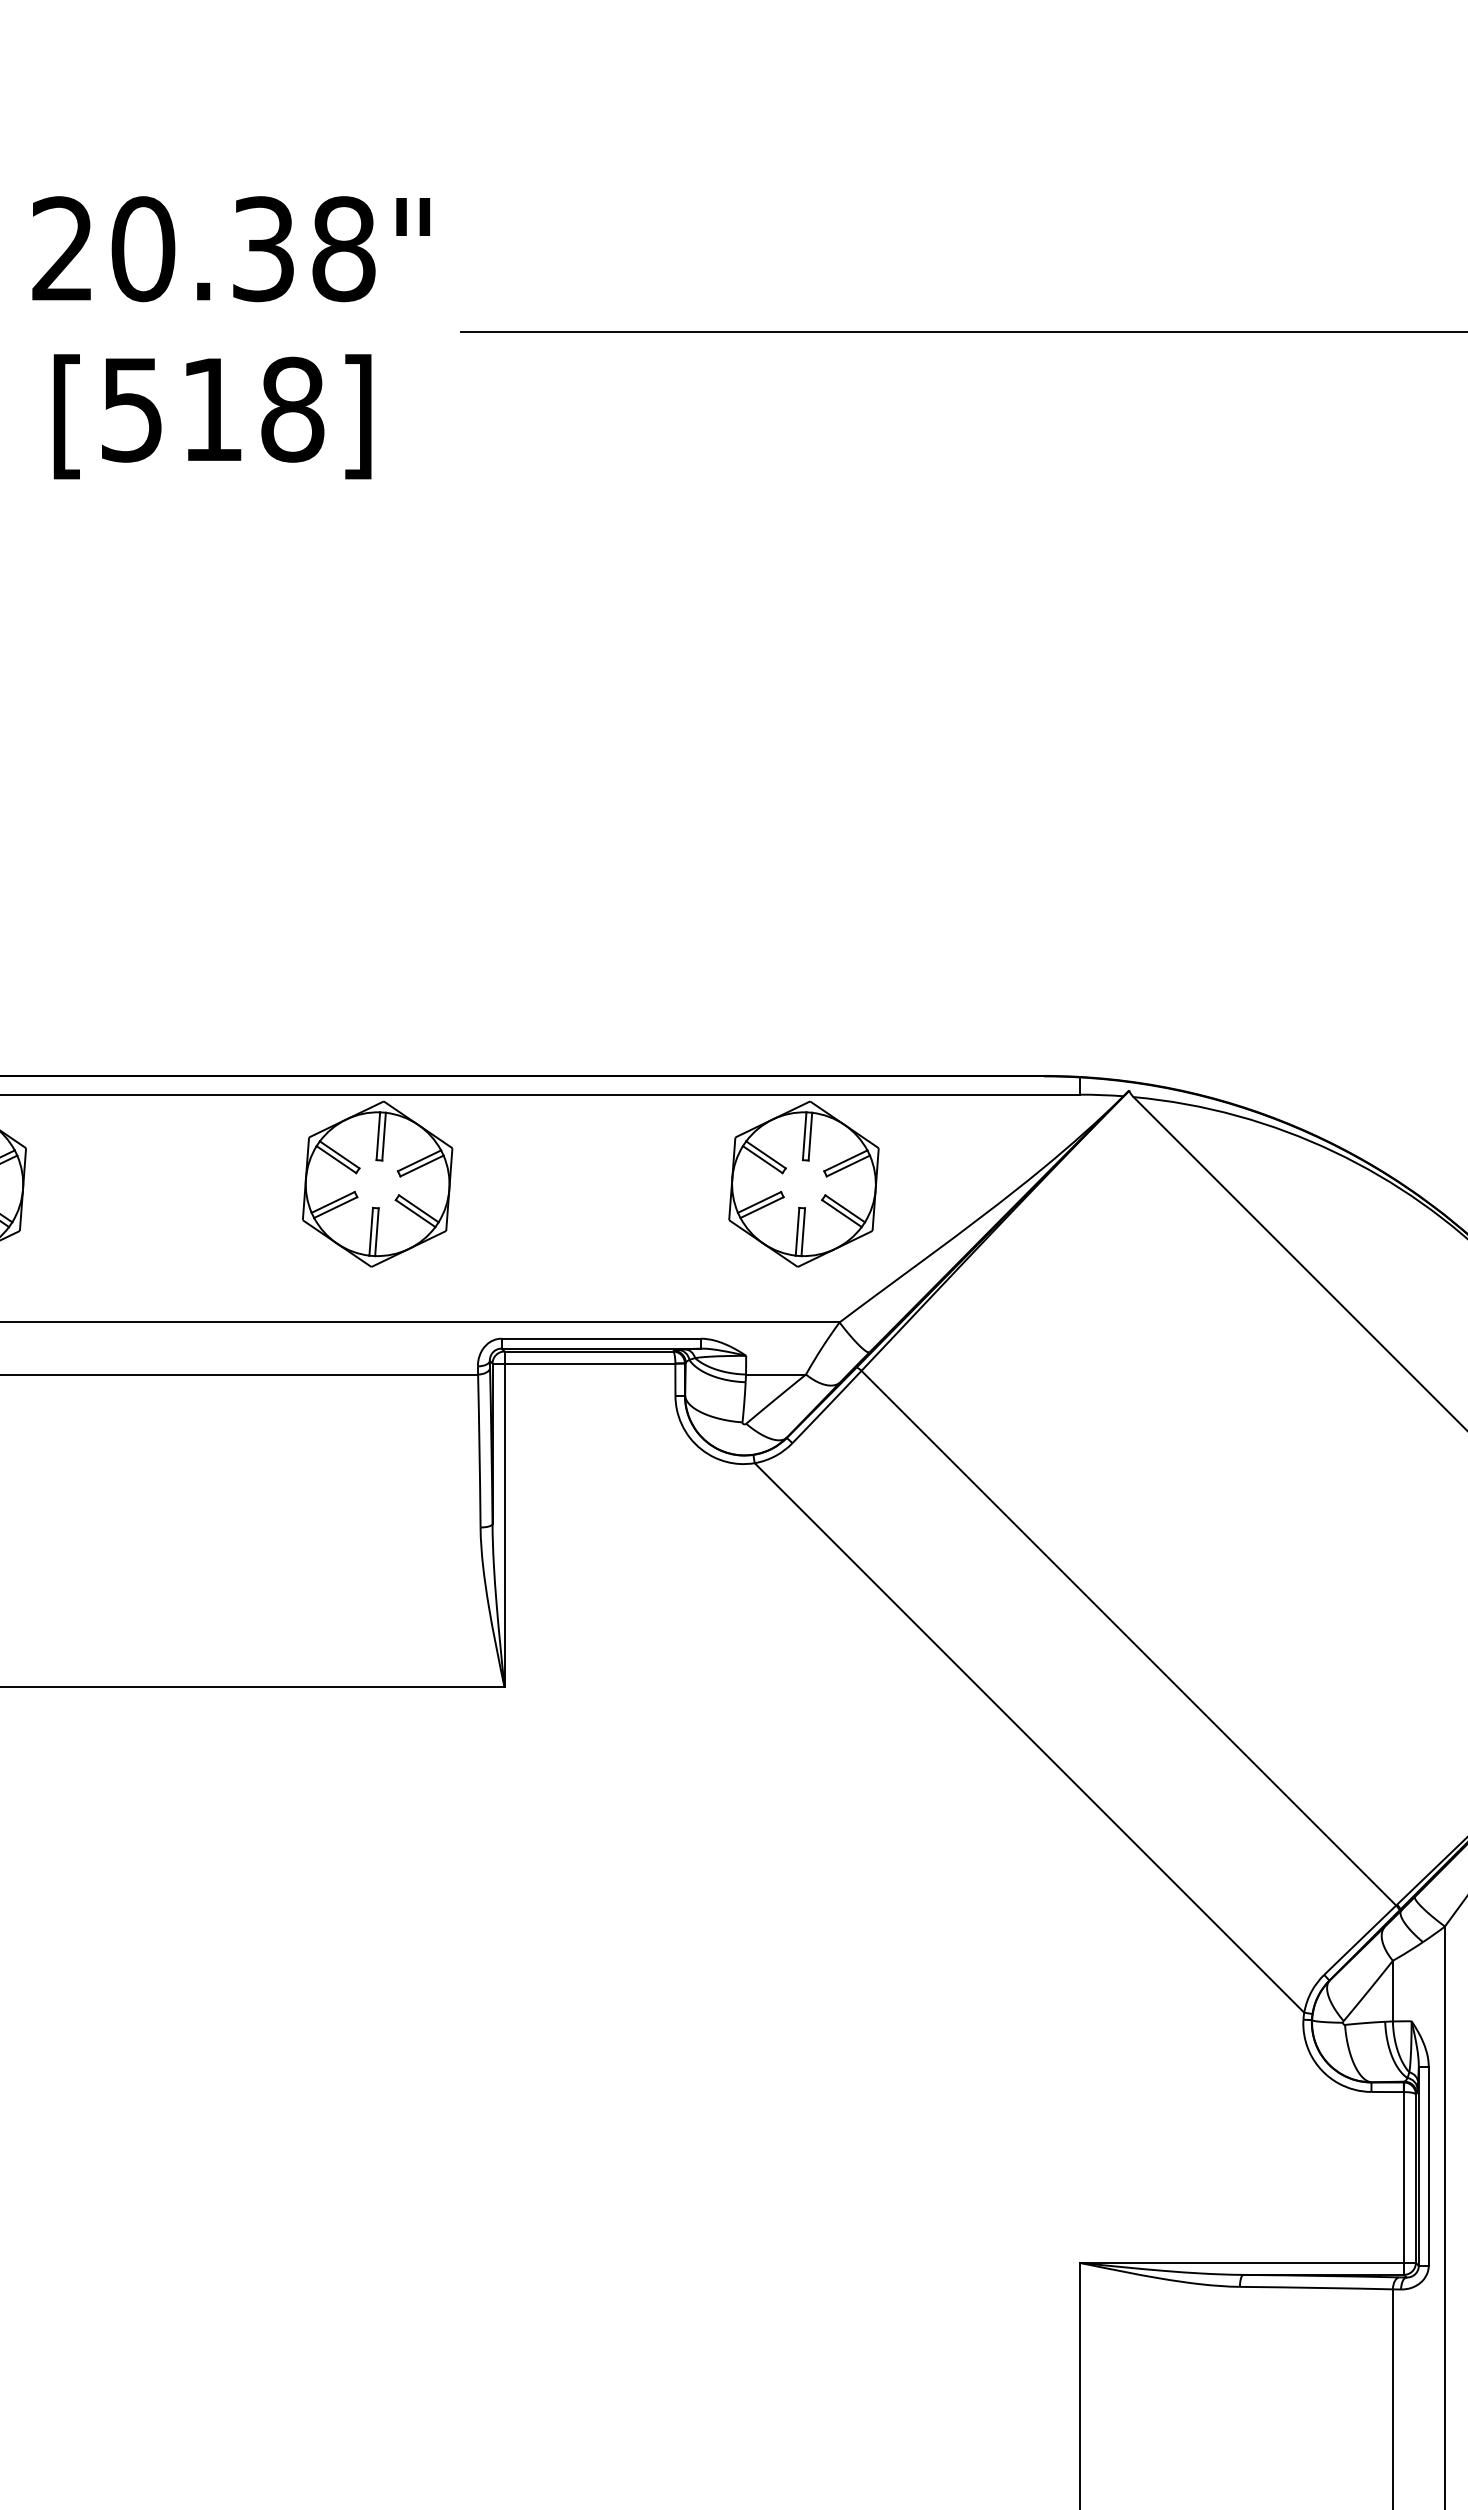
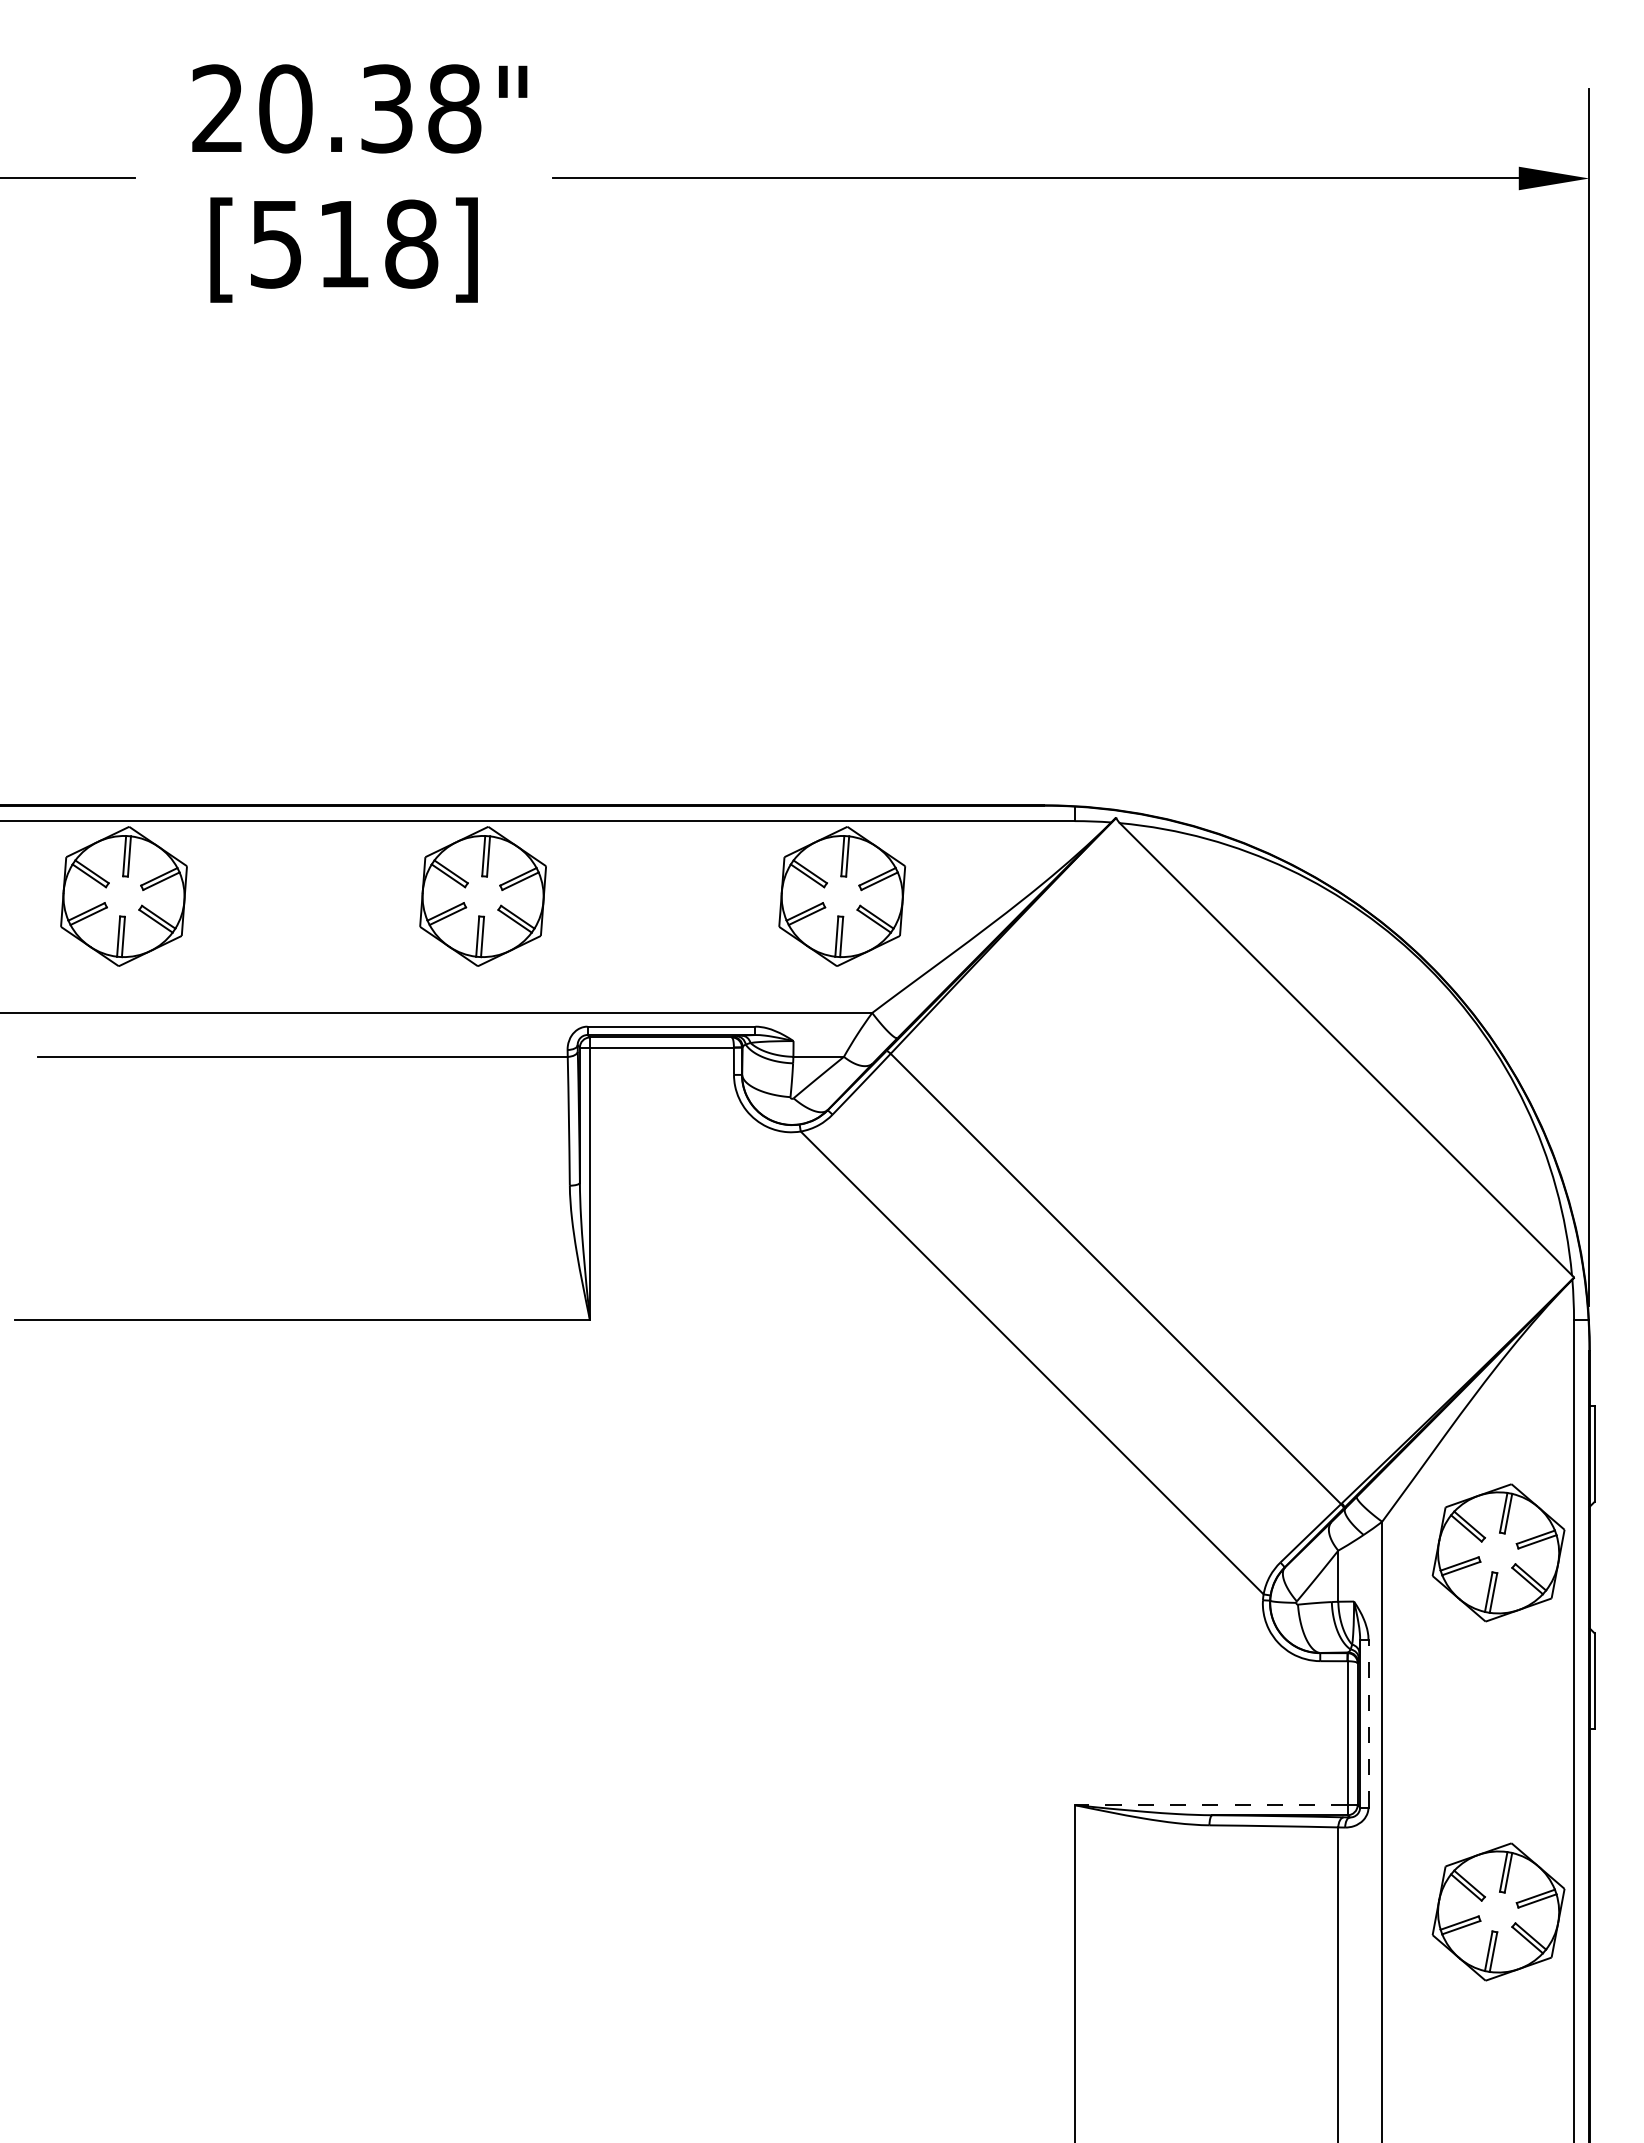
line: (1428, 2165) -> (1368, 1723), solid -> dashed
line: (1241, 2263) -> (1210, 1805), solid -> dashed

